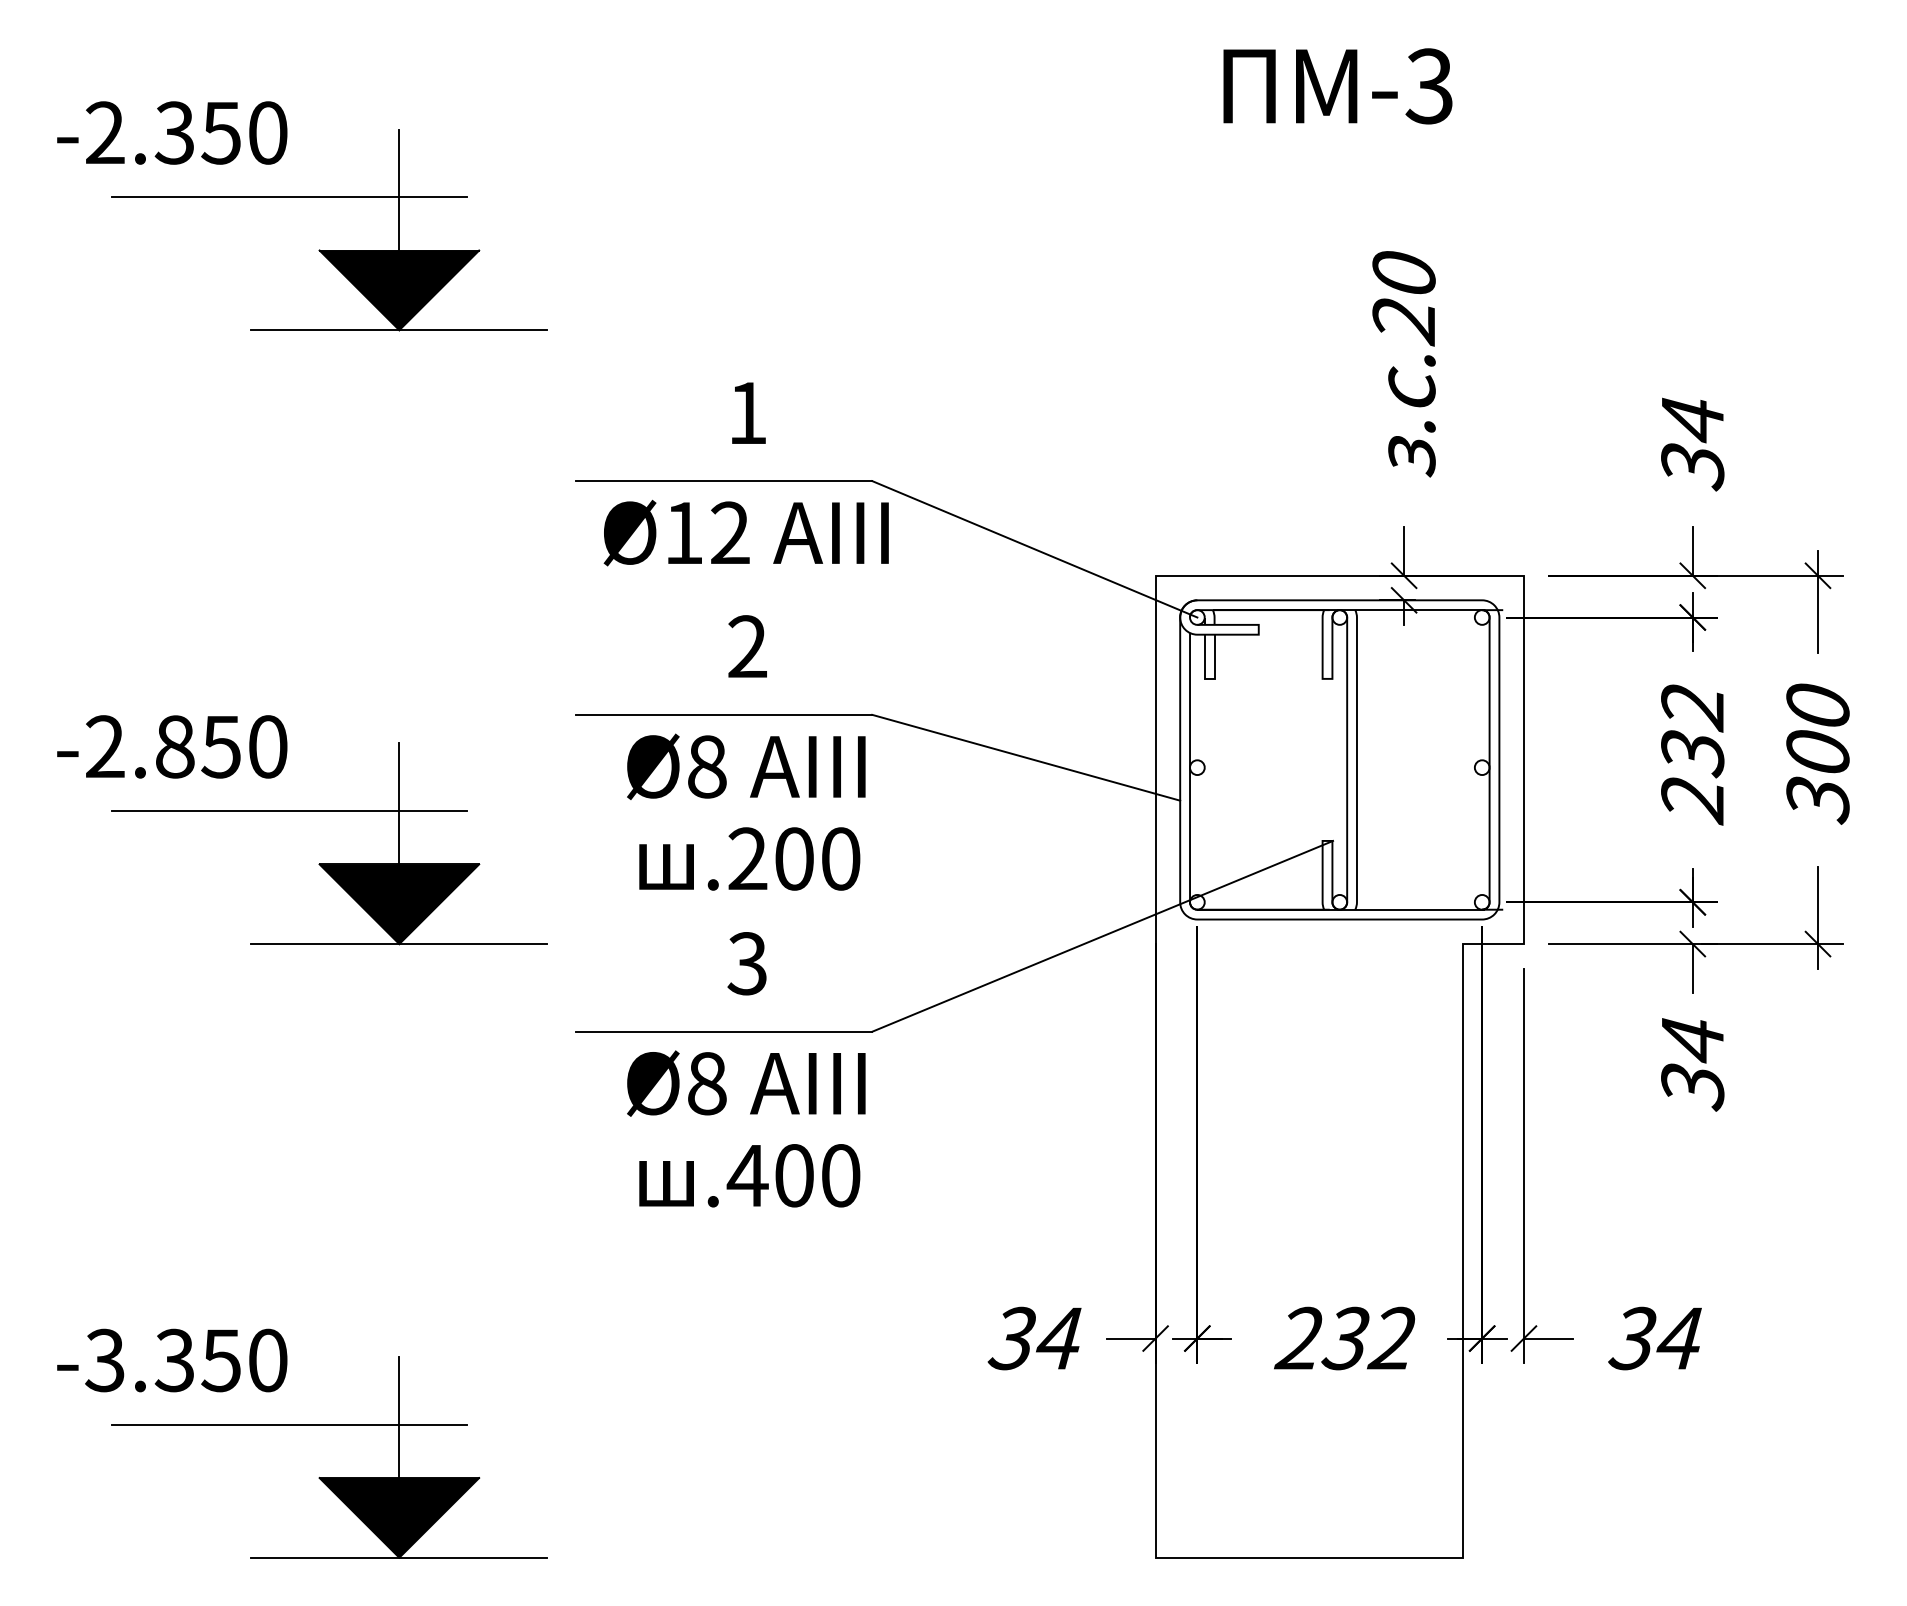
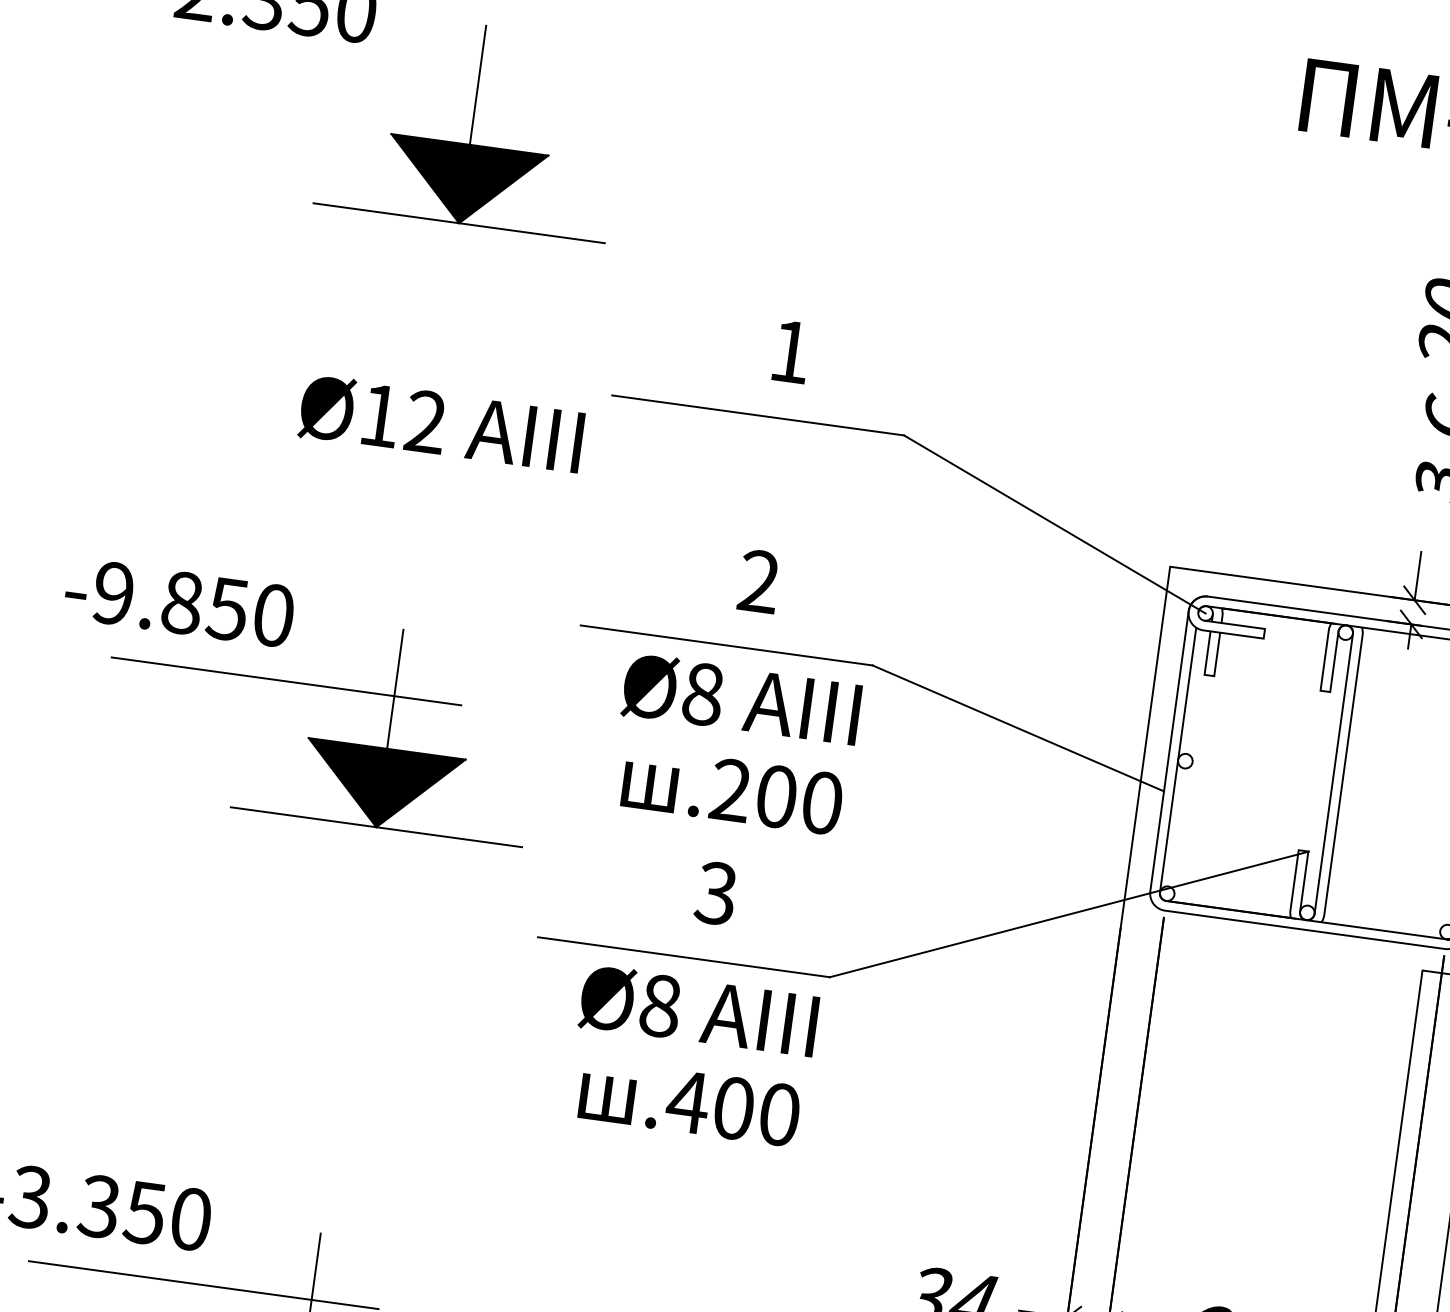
line: (289, 197) -> (368, 77), removed
text: (745, 532) -> (440, 423), moved
text: (105, 746) -> (113, 593), -2.850 -> -9.850

